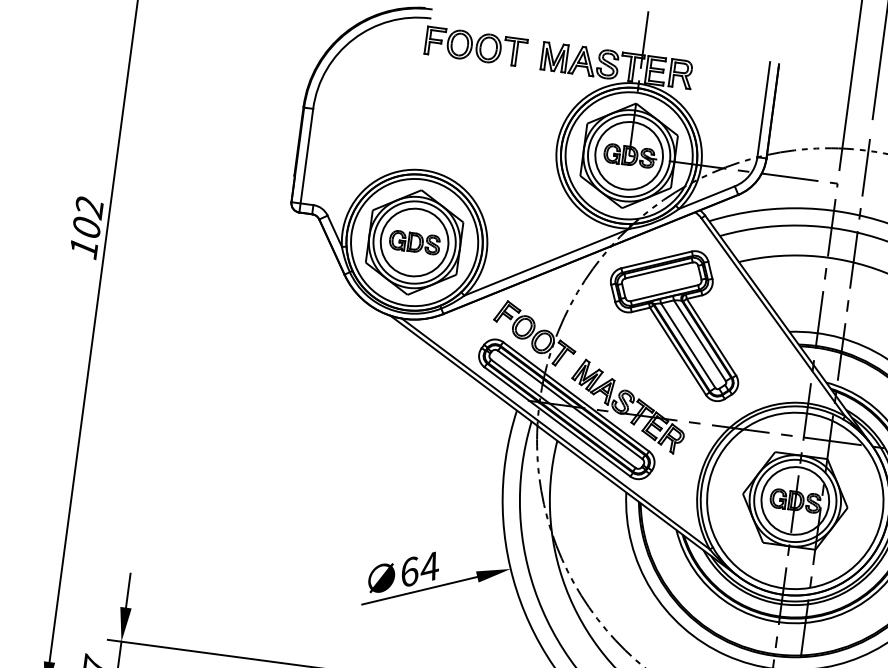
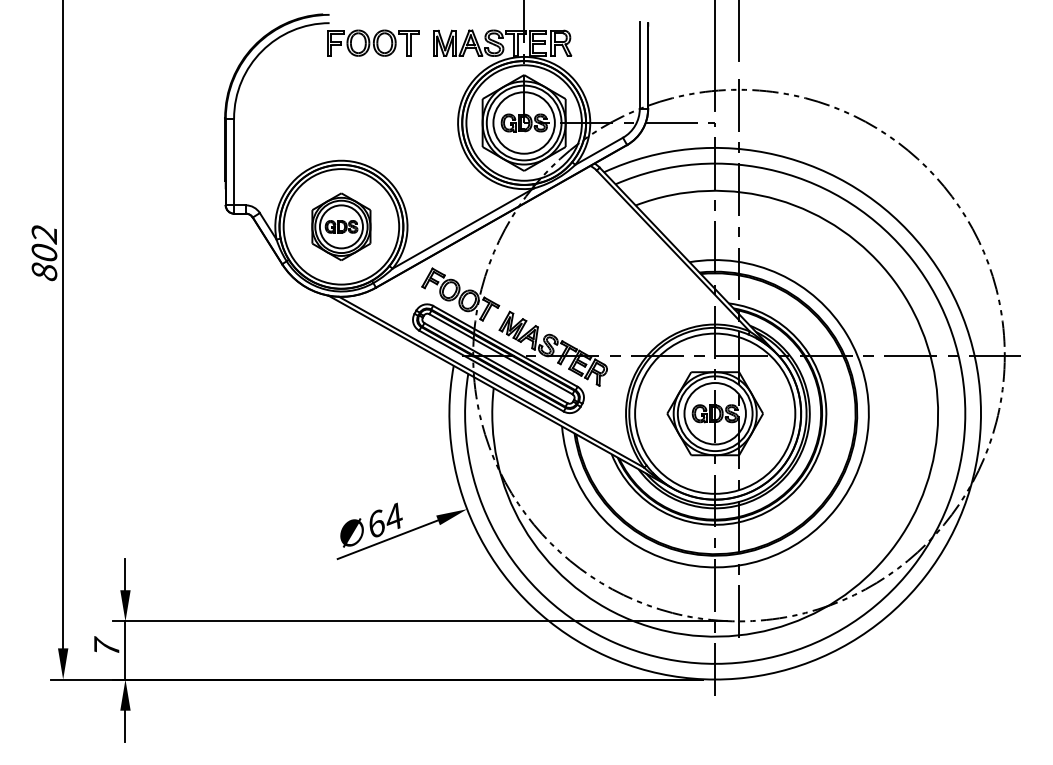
part: (414, 242) -> (341, 226), size x0.7
text: (84, 248) -> (44, 271), 102 -> 802
part: (675, 321) -> (585, 266), removed

